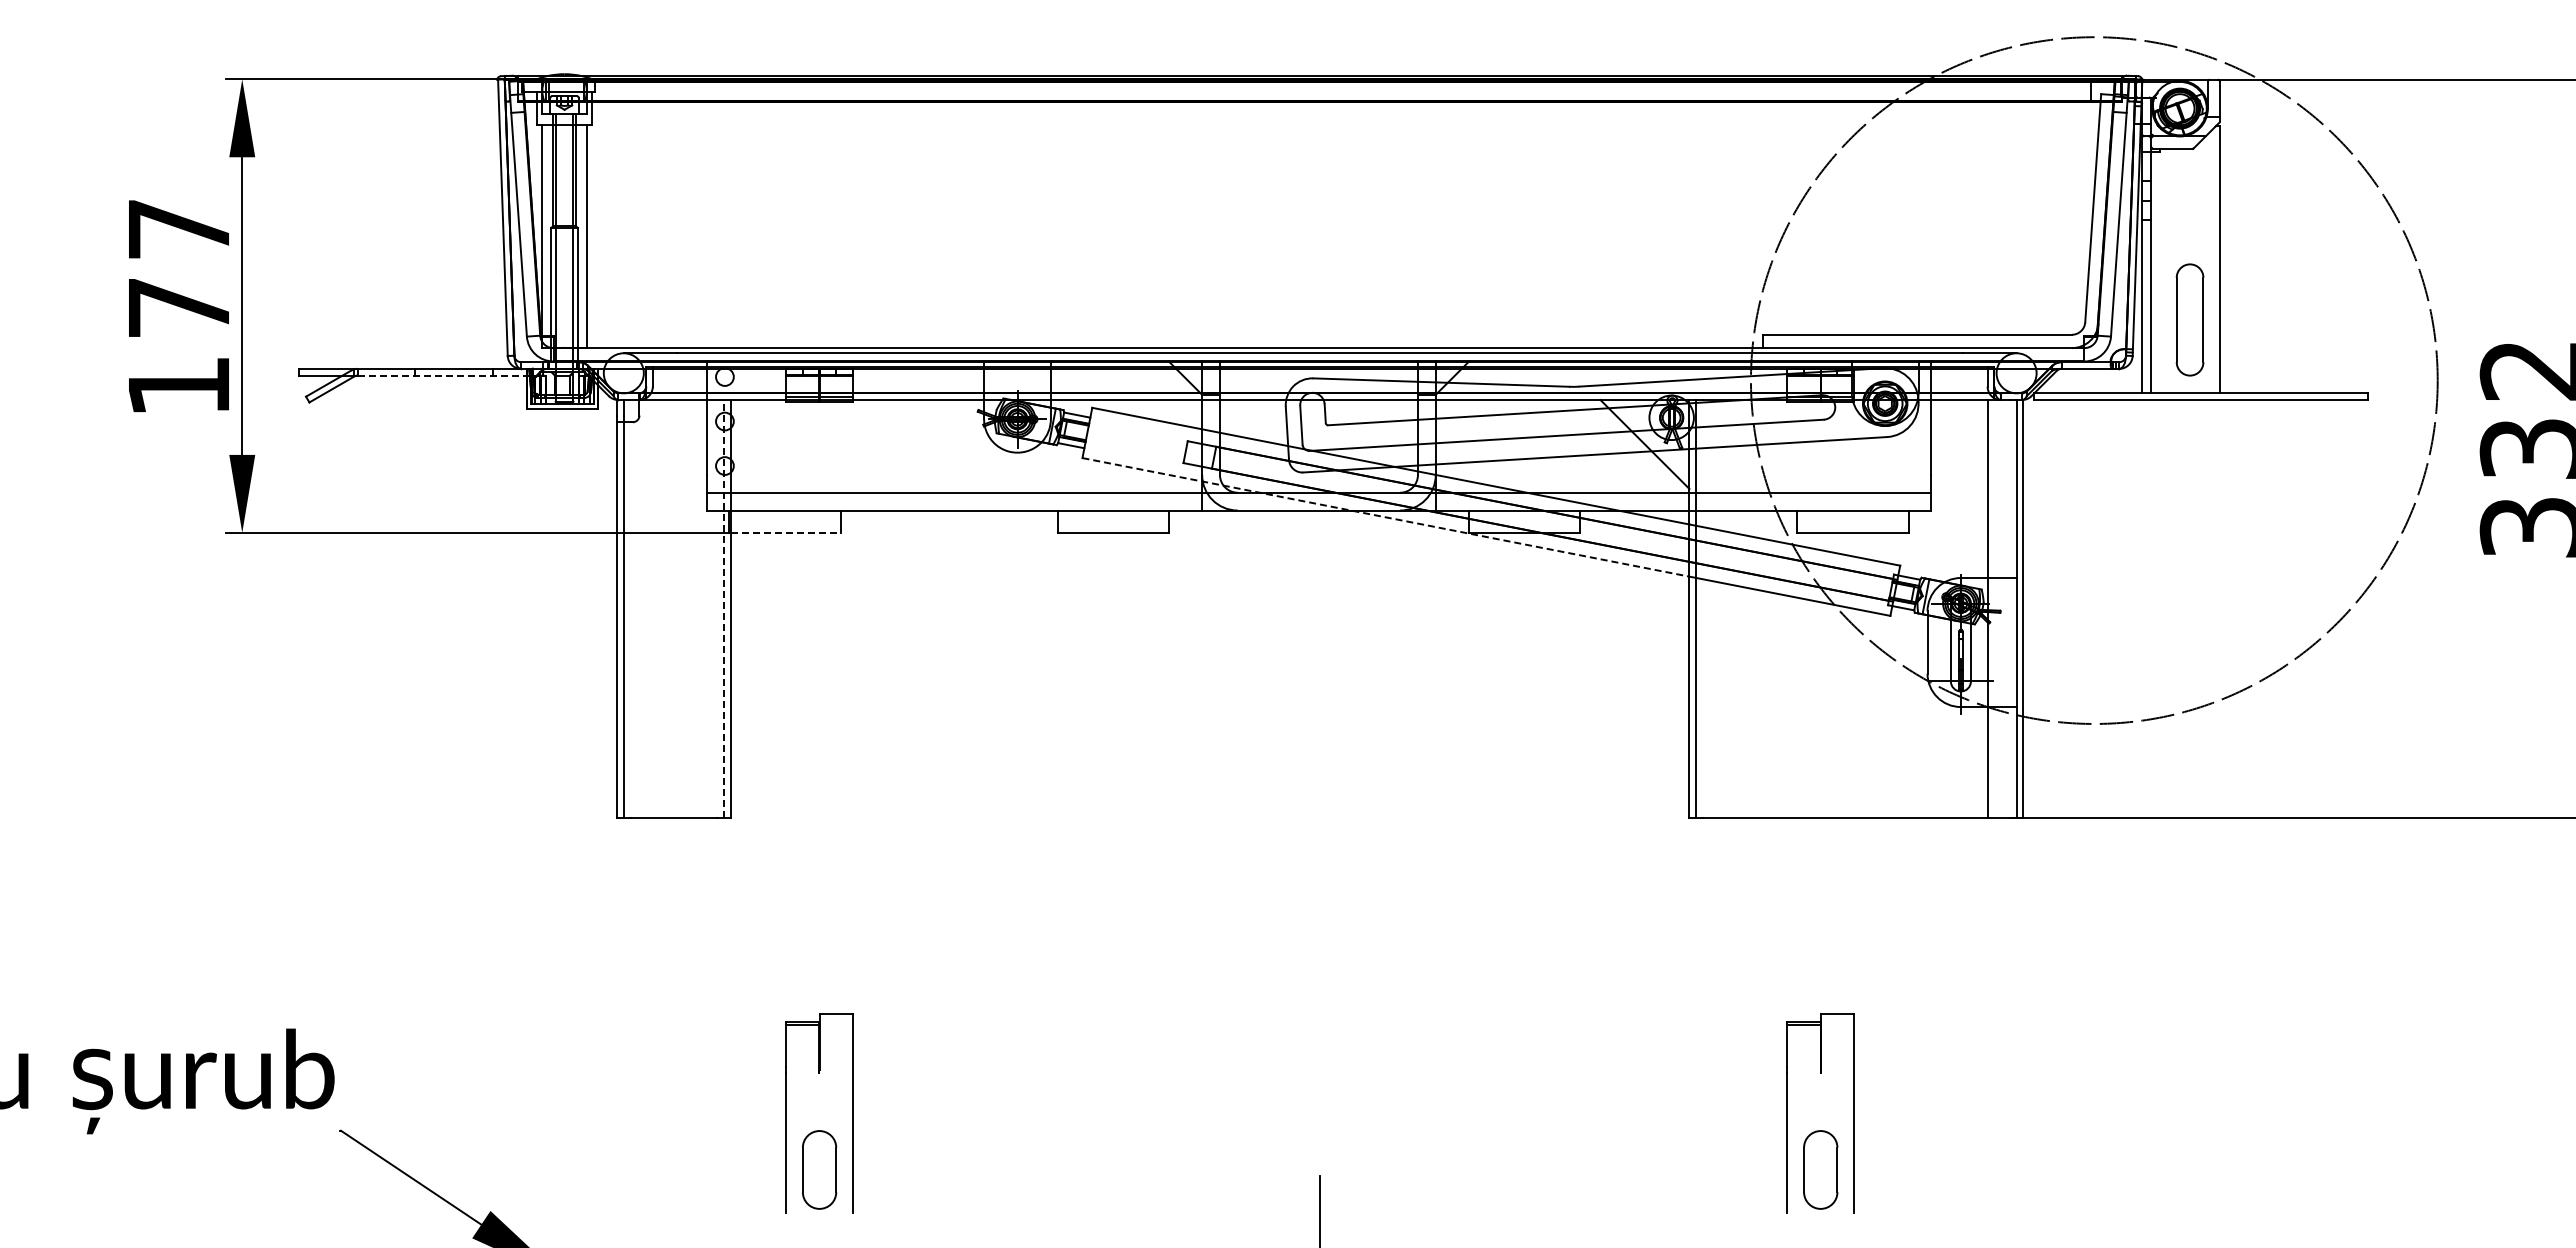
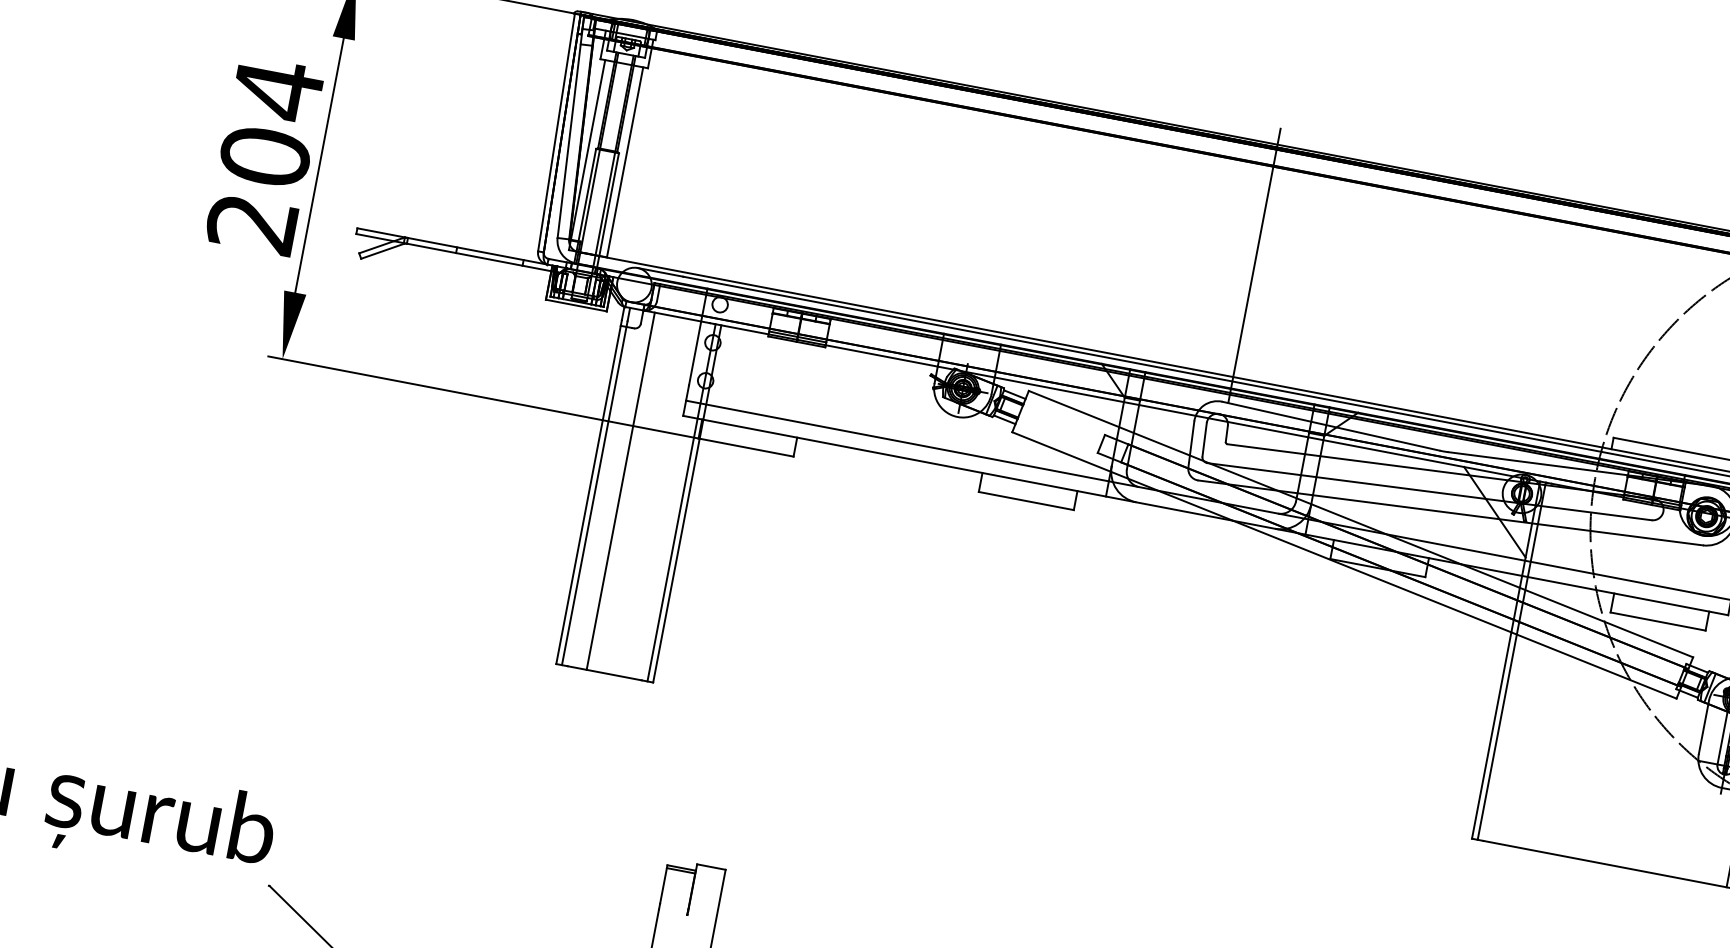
line: (1320, 217) -> (1254, 265), added
text: (178, 306) -> (264, 155), 177 -> 204
line: (442, 375) -> (479, 257), dashed -> solid
line: (1386, 517) -> (1262, 532), dashed -> solid
line: (785, 532) -> (746, 447), dashed -> solid
line: (724, 608) -> (682, 502), dashed -> solid
line: (652, 609) -> (620, 491), added

